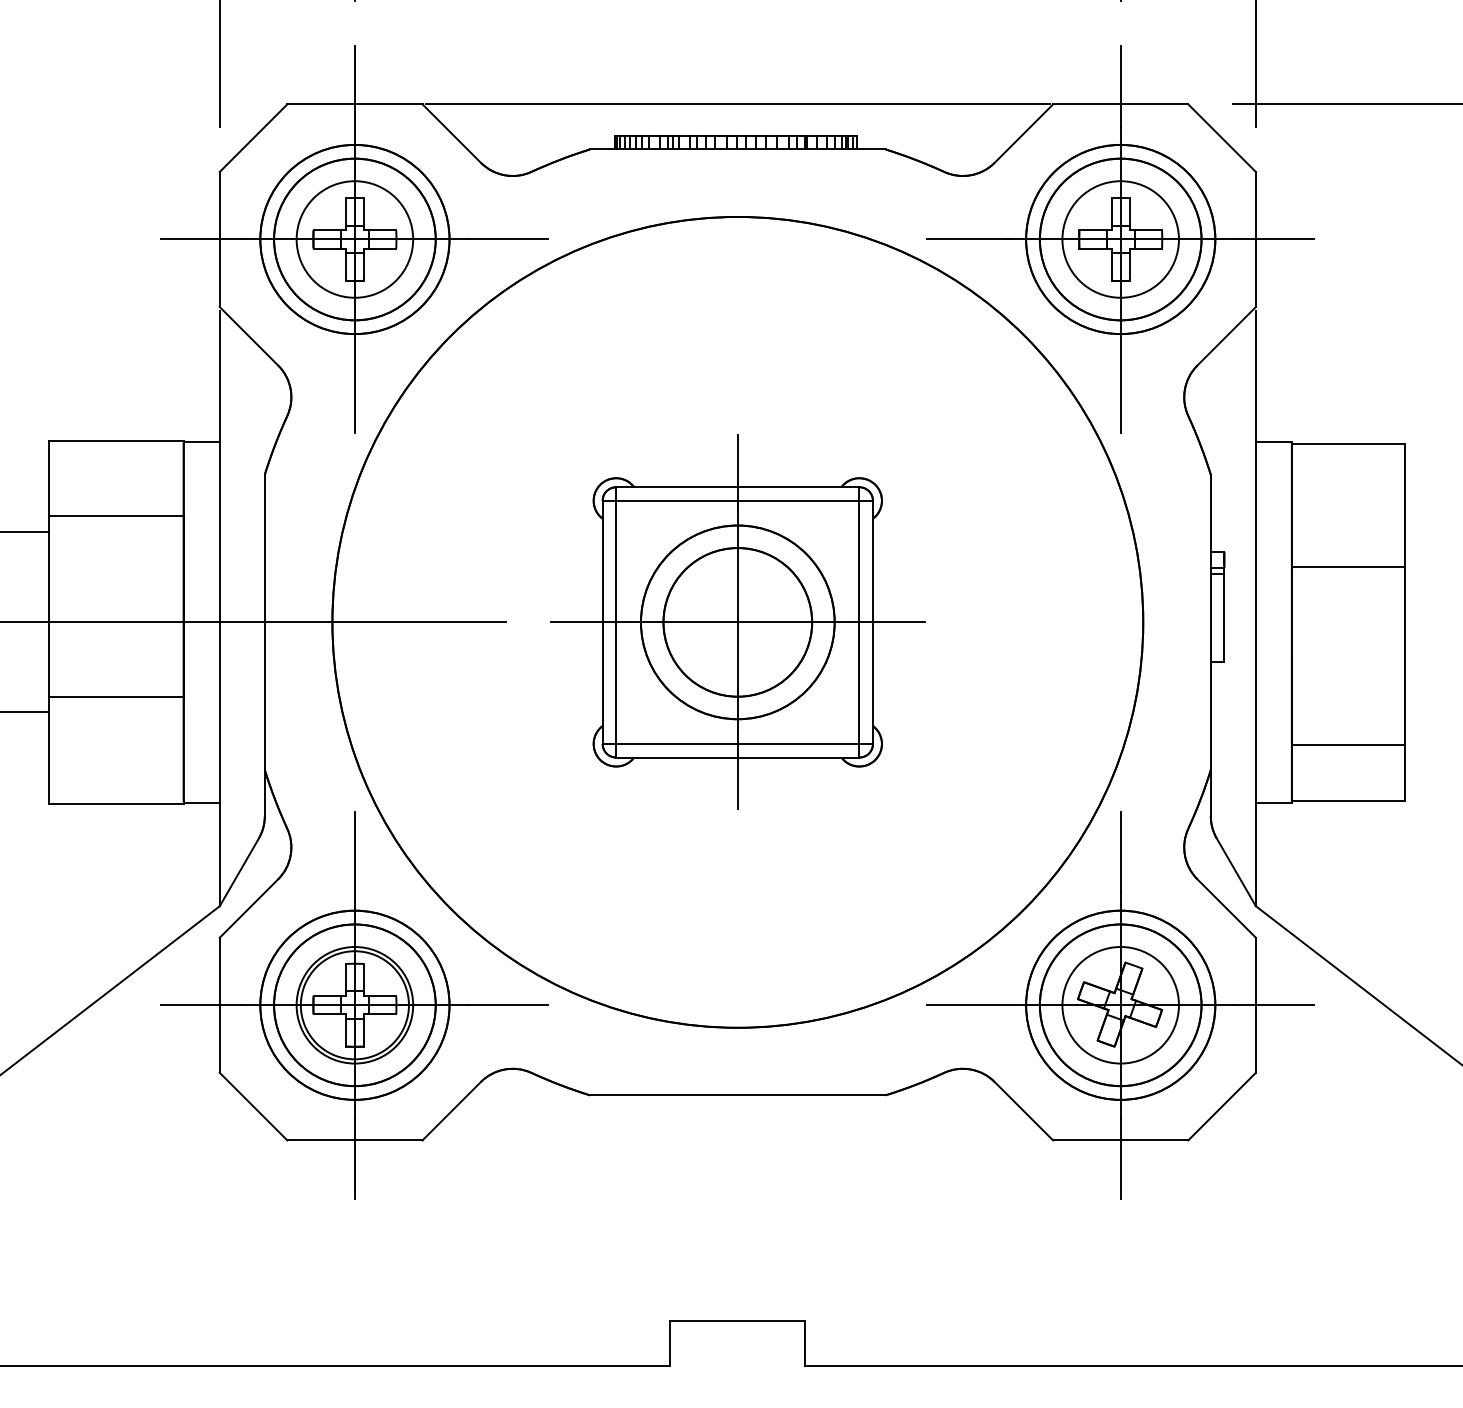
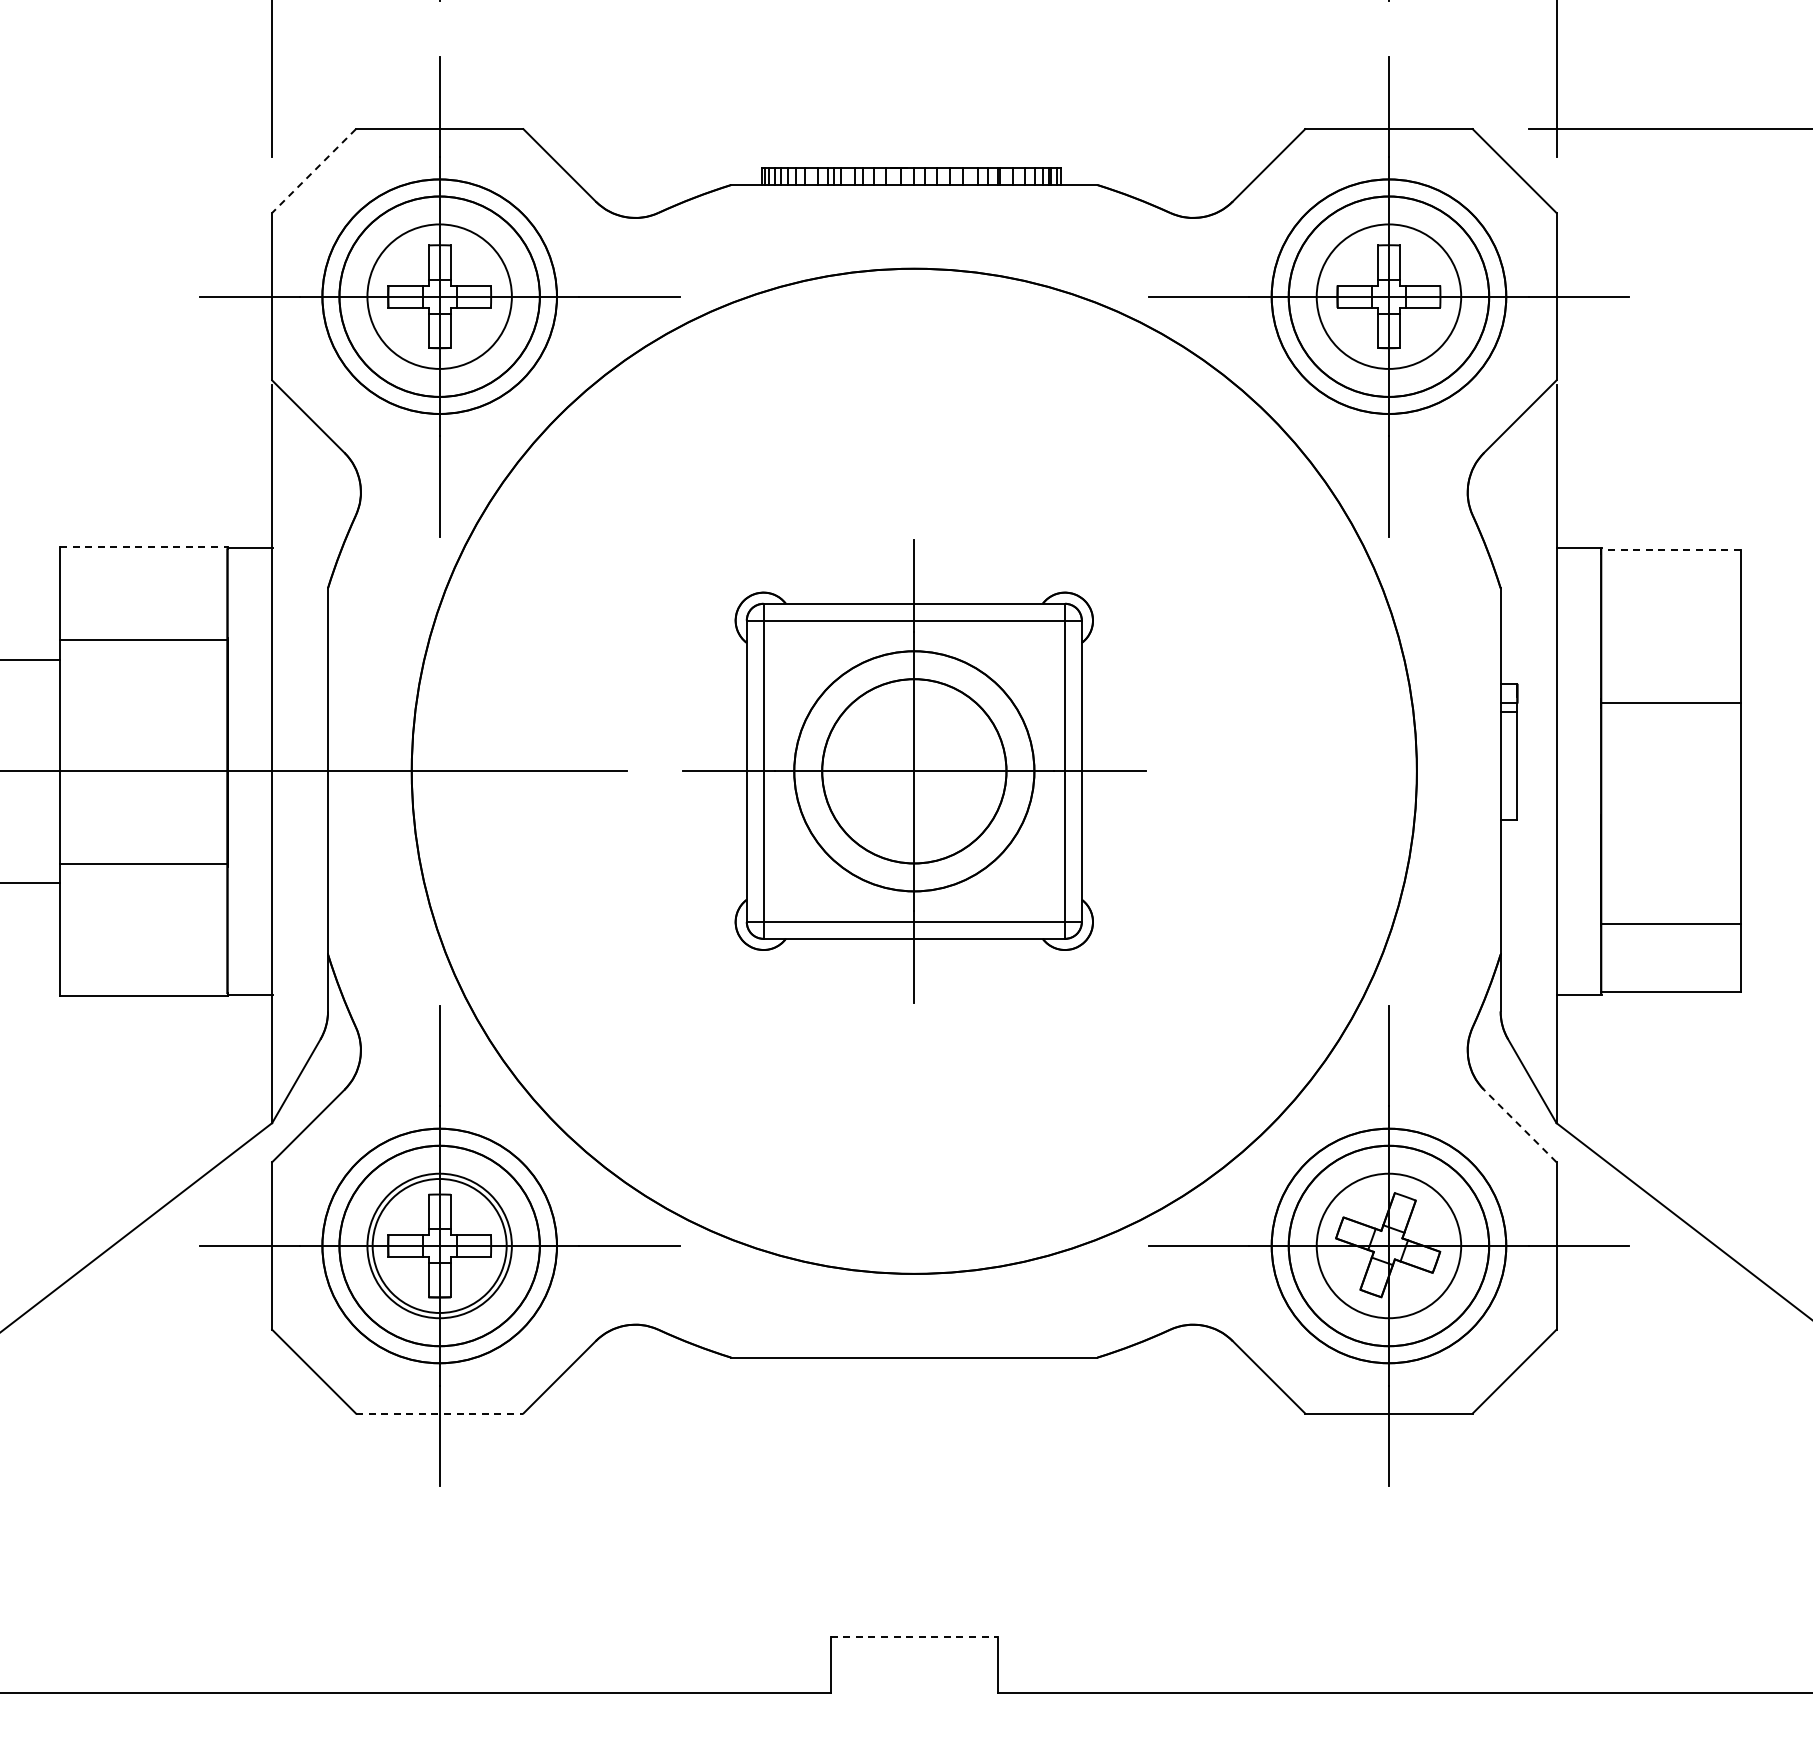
line: (737, 104) -> (913, 129), removed
line: (253, 138) -> (313, 171), solid -> dashed
line: (115, 441) -> (143, 546), solid -> dashed
line: (1347, 444) -> (1670, 550), solid -> dashed
line: (1226, 908) -> (1519, 1125), solid -> dashed
line: (354, 1140) -> (439, 1413), solid -> dashed
line: (737, 1320) -> (914, 1636), solid -> dashed

